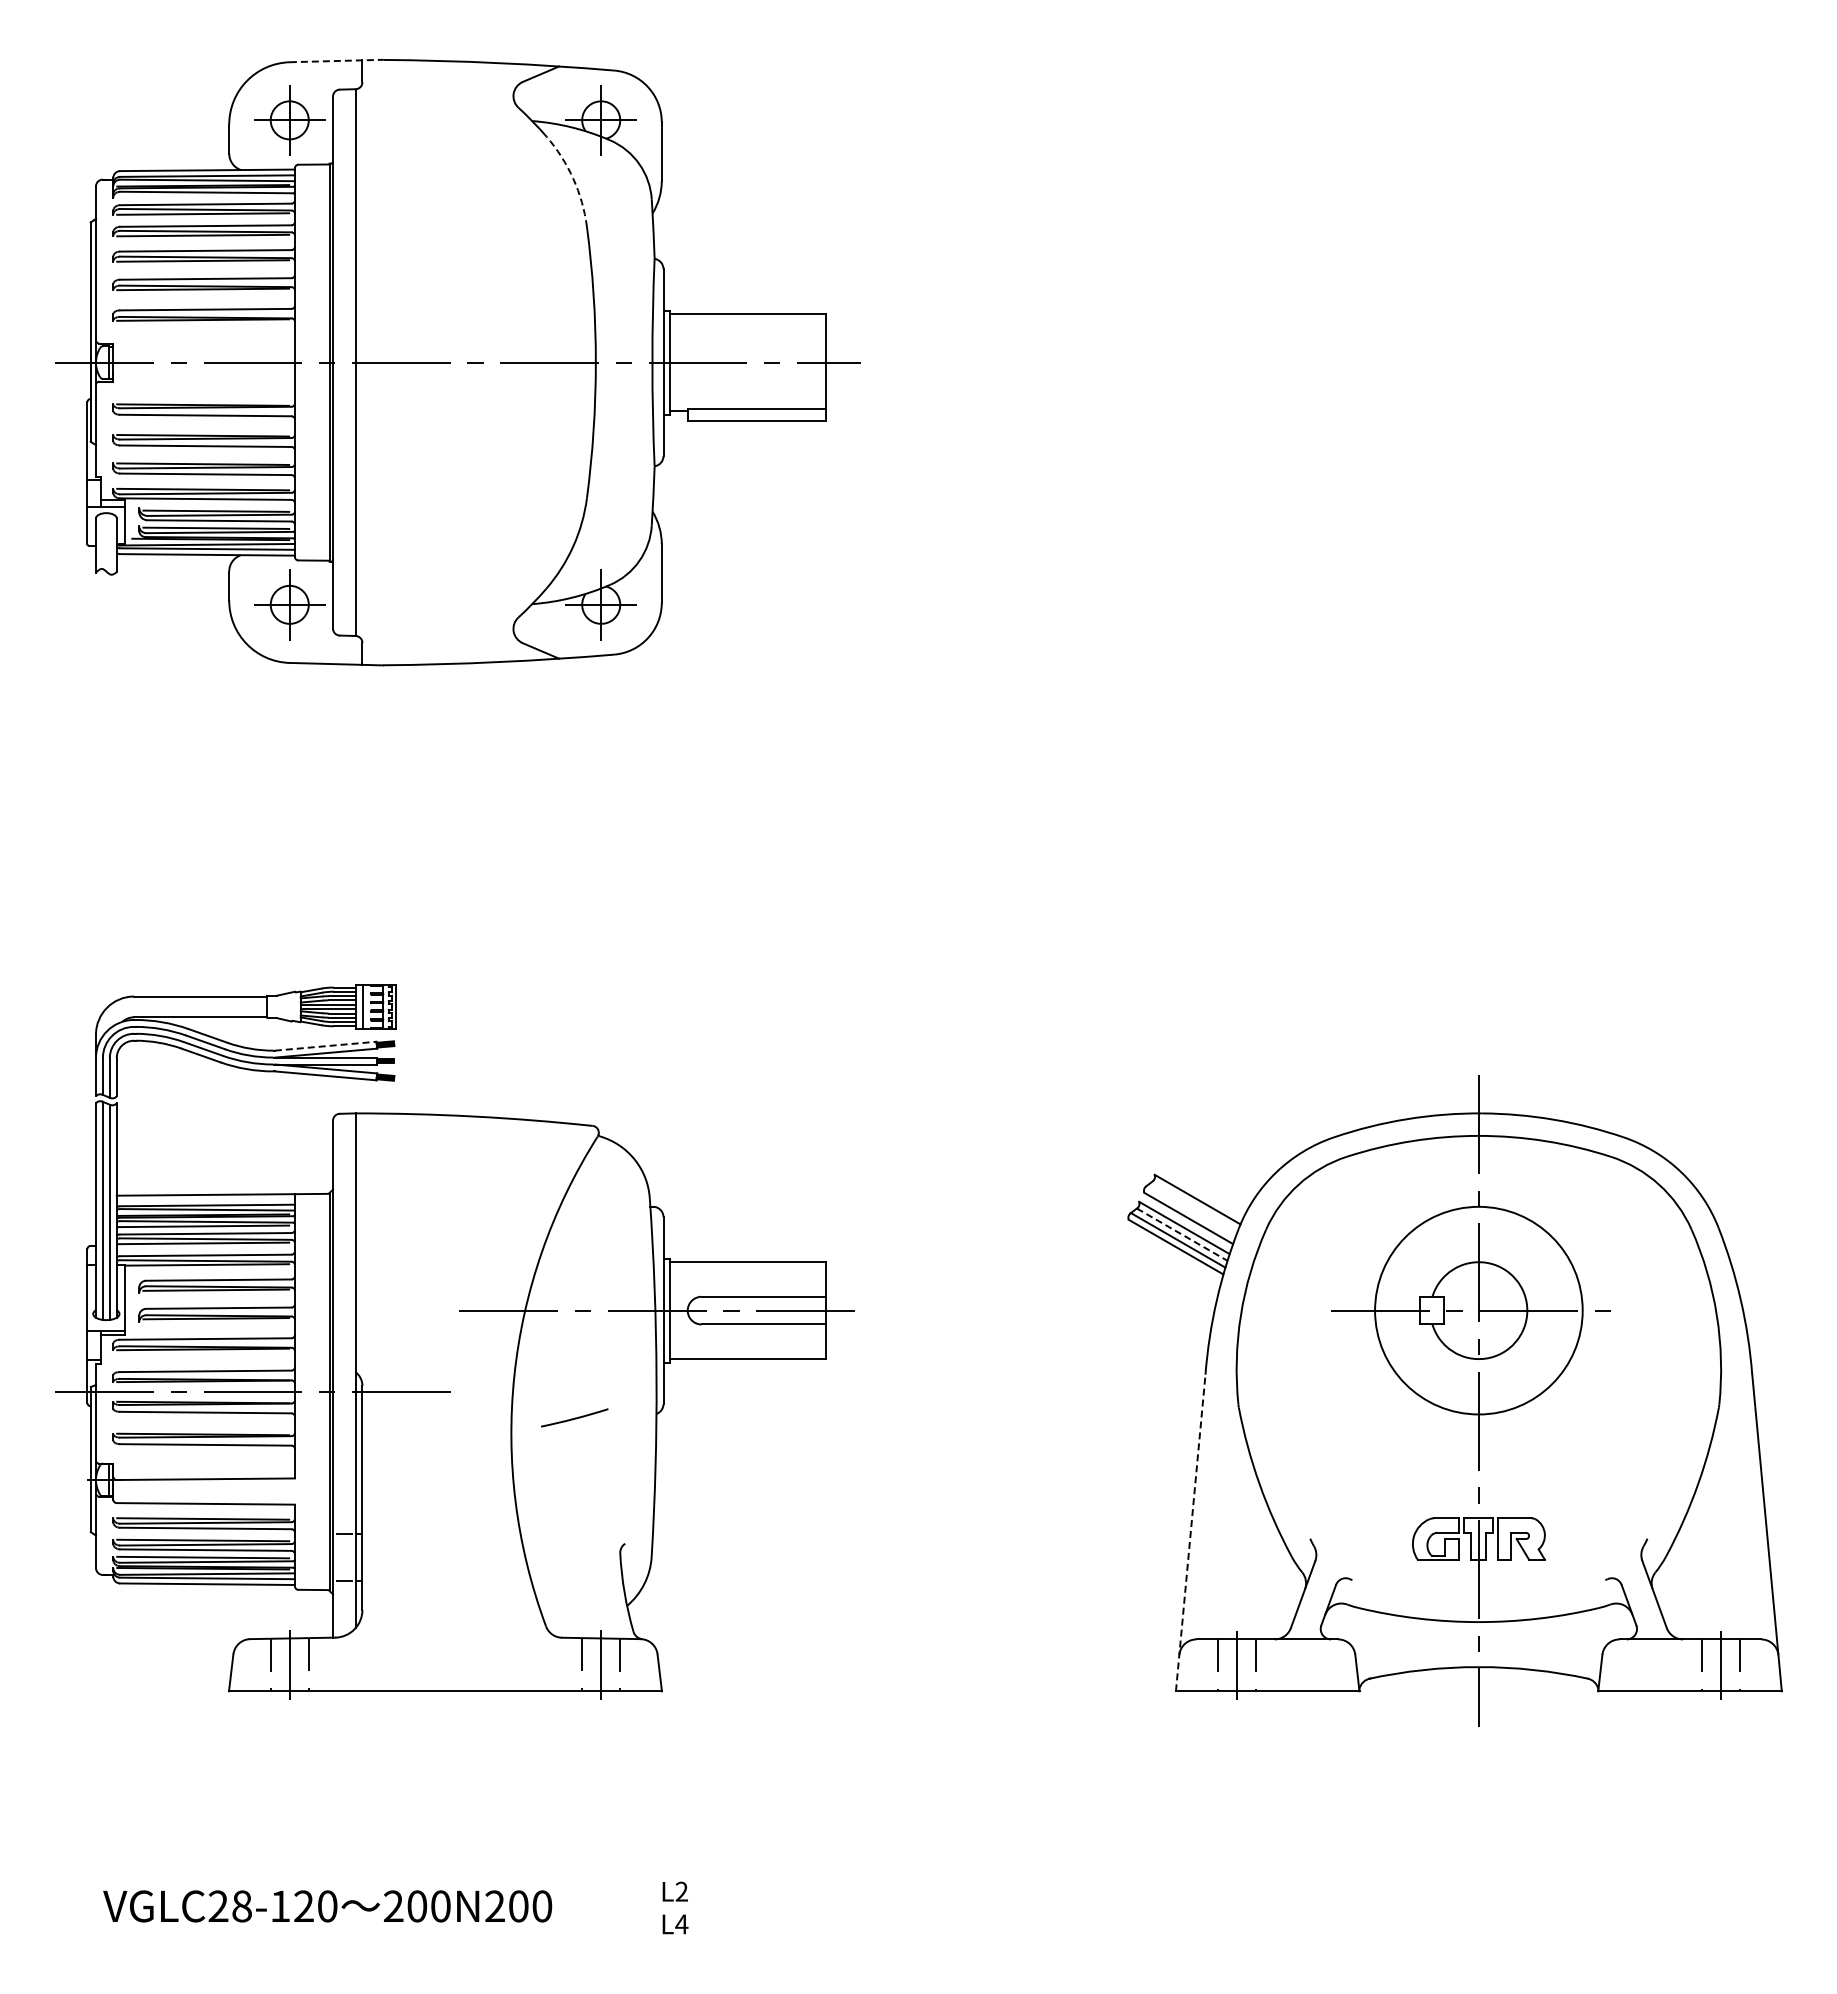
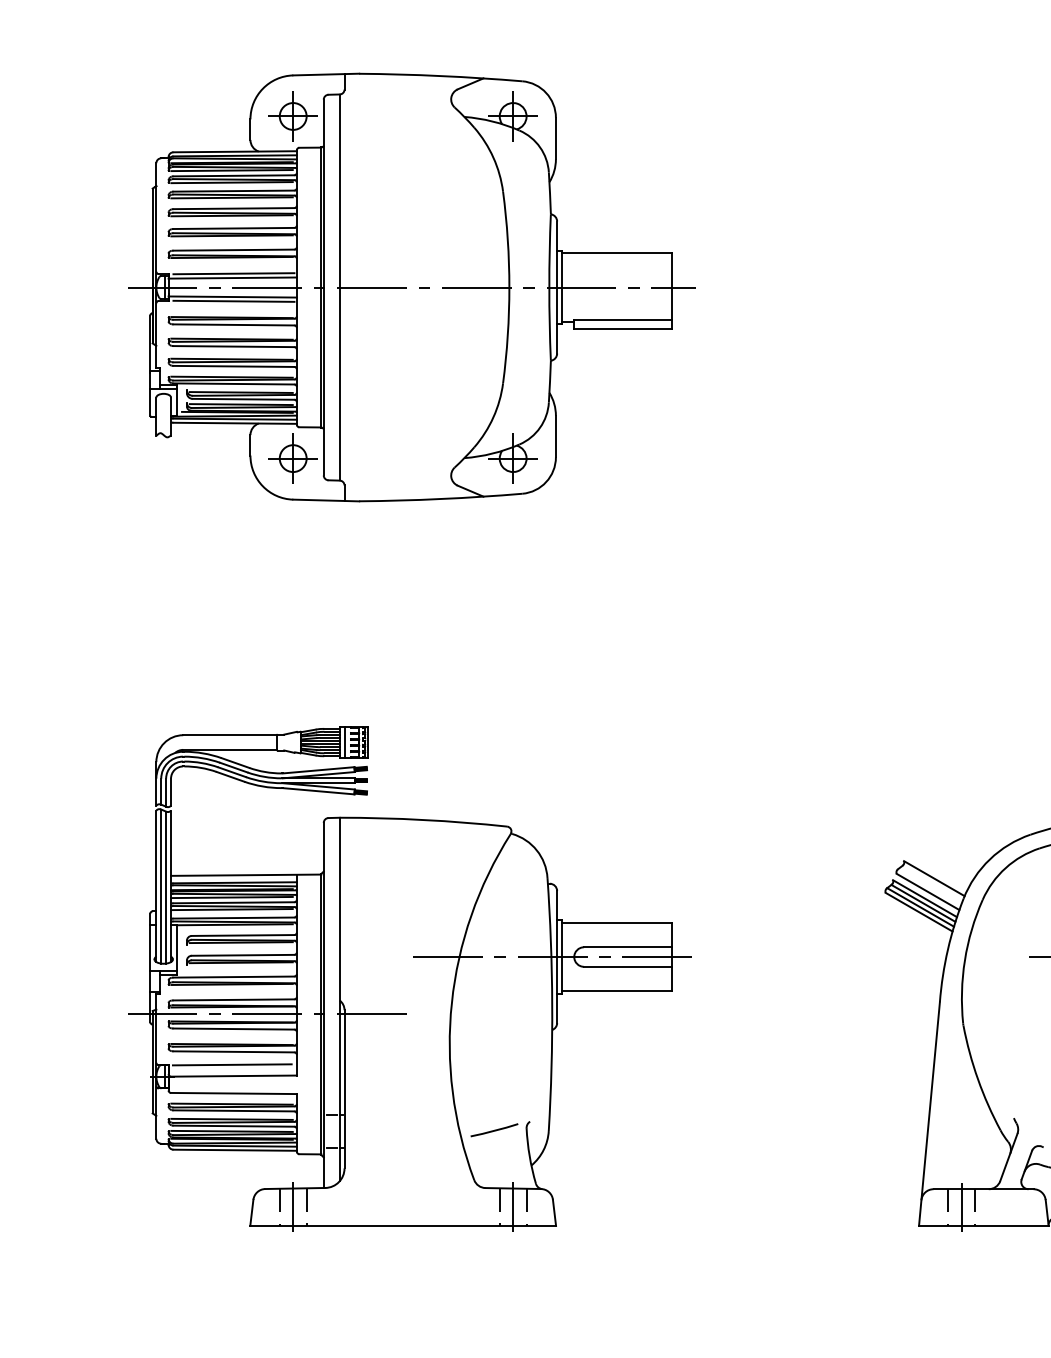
line: (336, 61) -> (326, 74), dashed -> solid
arc: (573, 178) -> (493, 157), dashed -> solid
line: (203, 196) -> (232, 170), added
line: (205, 342) -> (233, 273), added
line: (203, 348) -> (232, 277), added
line: (203, 375) -> (232, 296), added
line: (205, 381) -> (233, 300), added
line: (326, 1046) -> (319, 770), dashed -> solid
line: (1182, 1234) -> (923, 903), dashed -> solid
line: (574, 1417) -> (494, 1129), moved
line: (203, 1463) -> (232, 1064), added
line: (1190, 1532) -> (929, 1113), dashed -> solid

